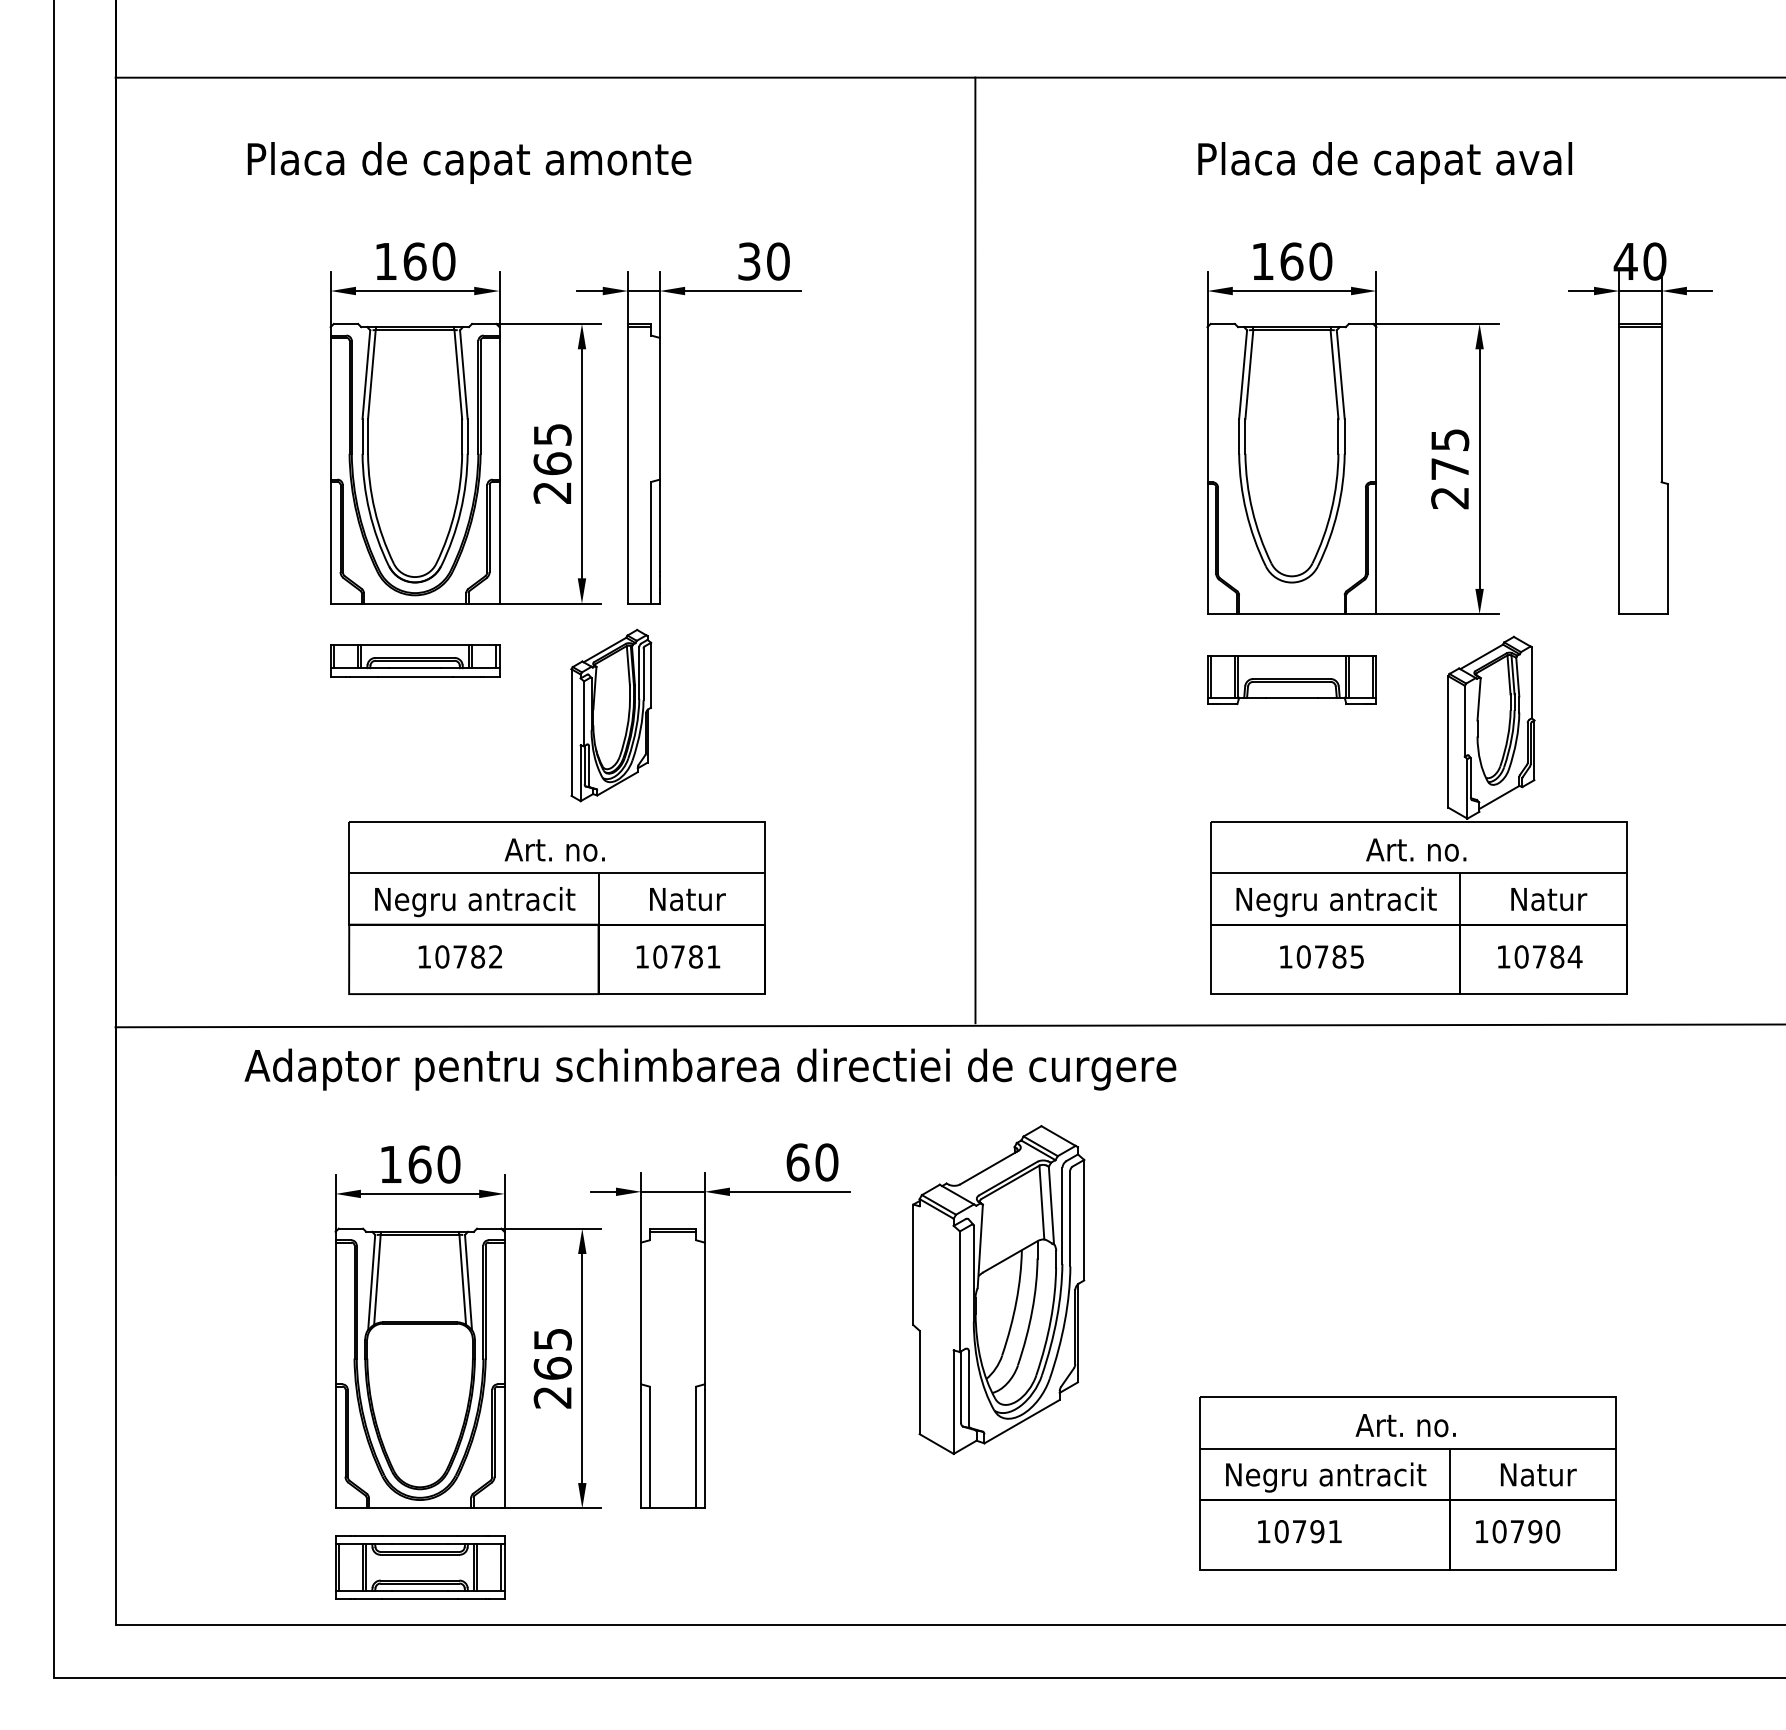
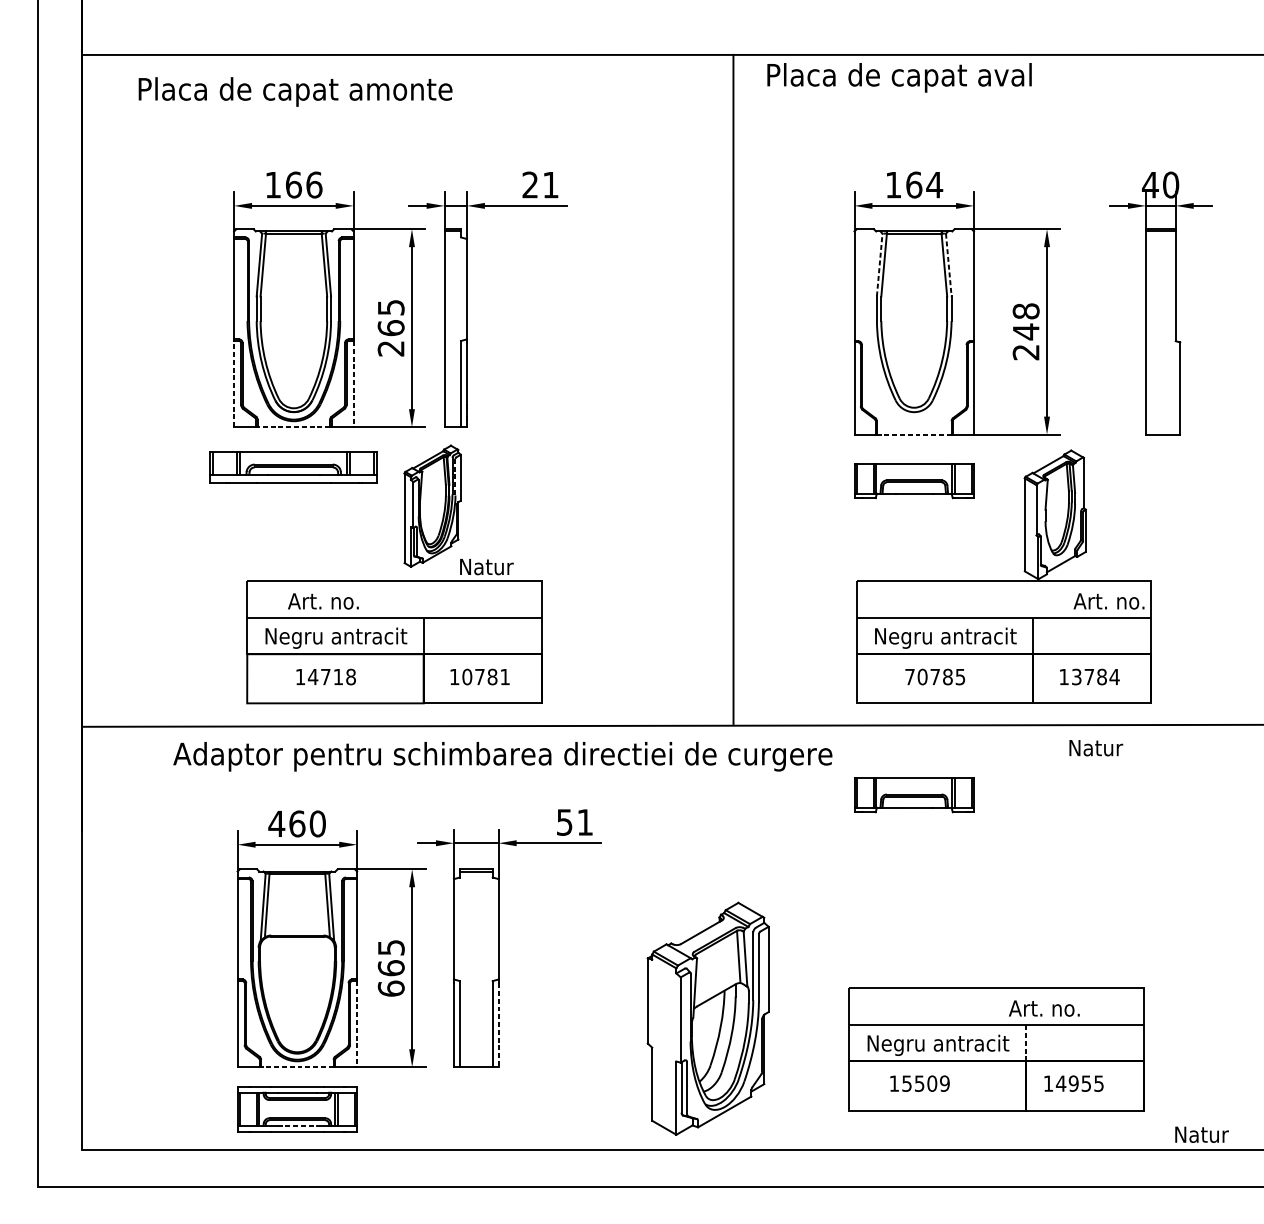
text: (469, 162) -> (295, 91), moved
text: (1385, 162) -> (899, 77), moved
text: (443, 261) -> (313, 185), 160 -> 166
text: (763, 261) -> (540, 185), 30 -> 21
text: (1320, 261) -> (934, 185), 160 -> 164
line: (1243, 374) -> (879, 264), solid -> dashed
line: (1340, 374) -> (948, 264), solid -> dashed
text: (1450, 454) -> (1026, 321), 275 -> 248
line: (330, 542) -> (234, 383), solid -> dashed
line: (499, 542) -> (353, 383), solid -> dashed
line: (975, 550) -> (733, 389), moved
line: (414, 603) -> (293, 426), solid -> dashed
line: (1291, 614) -> (913, 434), solid -> dashed
part: (415, 660) -> (294, 467), size x1.4
line: (643, 674) -> (455, 477), solid -> dashed
text: (554, 849) -> (323, 601), moved
text: (1416, 849) -> (1109, 601), moved
text: (687, 899) -> (486, 567), moved
text: (1549, 899) -> (1096, 748), moved
text: (468, 956) -> (331, 676), 10782 -> 14718
text: (1285, 956) -> (909, 676), 10785 -> 70785
text: (1521, 956) -> (1076, 676), 10784 -> 13784
part: (1291, 1123) -> (913, 794), added
text: (812, 1162) -> (575, 822), 60 -> 51
text: (390, 1164) -> (276, 823), 160 -> 460
part: (998, 1289) -> (708, 1018), moved
text: (552, 1396) -> (391, 988), 265 -> 665
text: (1405, 1425) -> (1044, 1008), moved
line: (504, 1447) -> (357, 1024), solid -> dashed
line: (704, 1449) -> (498, 1025), solid -> dashed
line: (1449, 1474) -> (1025, 1043), solid -> dashed
text: (1538, 1474) -> (1201, 1134), moved
line: (419, 1508) -> (296, 1067), solid -> dashed
text: (1308, 1531) -> (925, 1083), 10791 -> 15509
text: (1526, 1531) -> (1080, 1083), 10790 -> 14955
line: (420, 1590) -> (297, 1125), solid -> dashed

